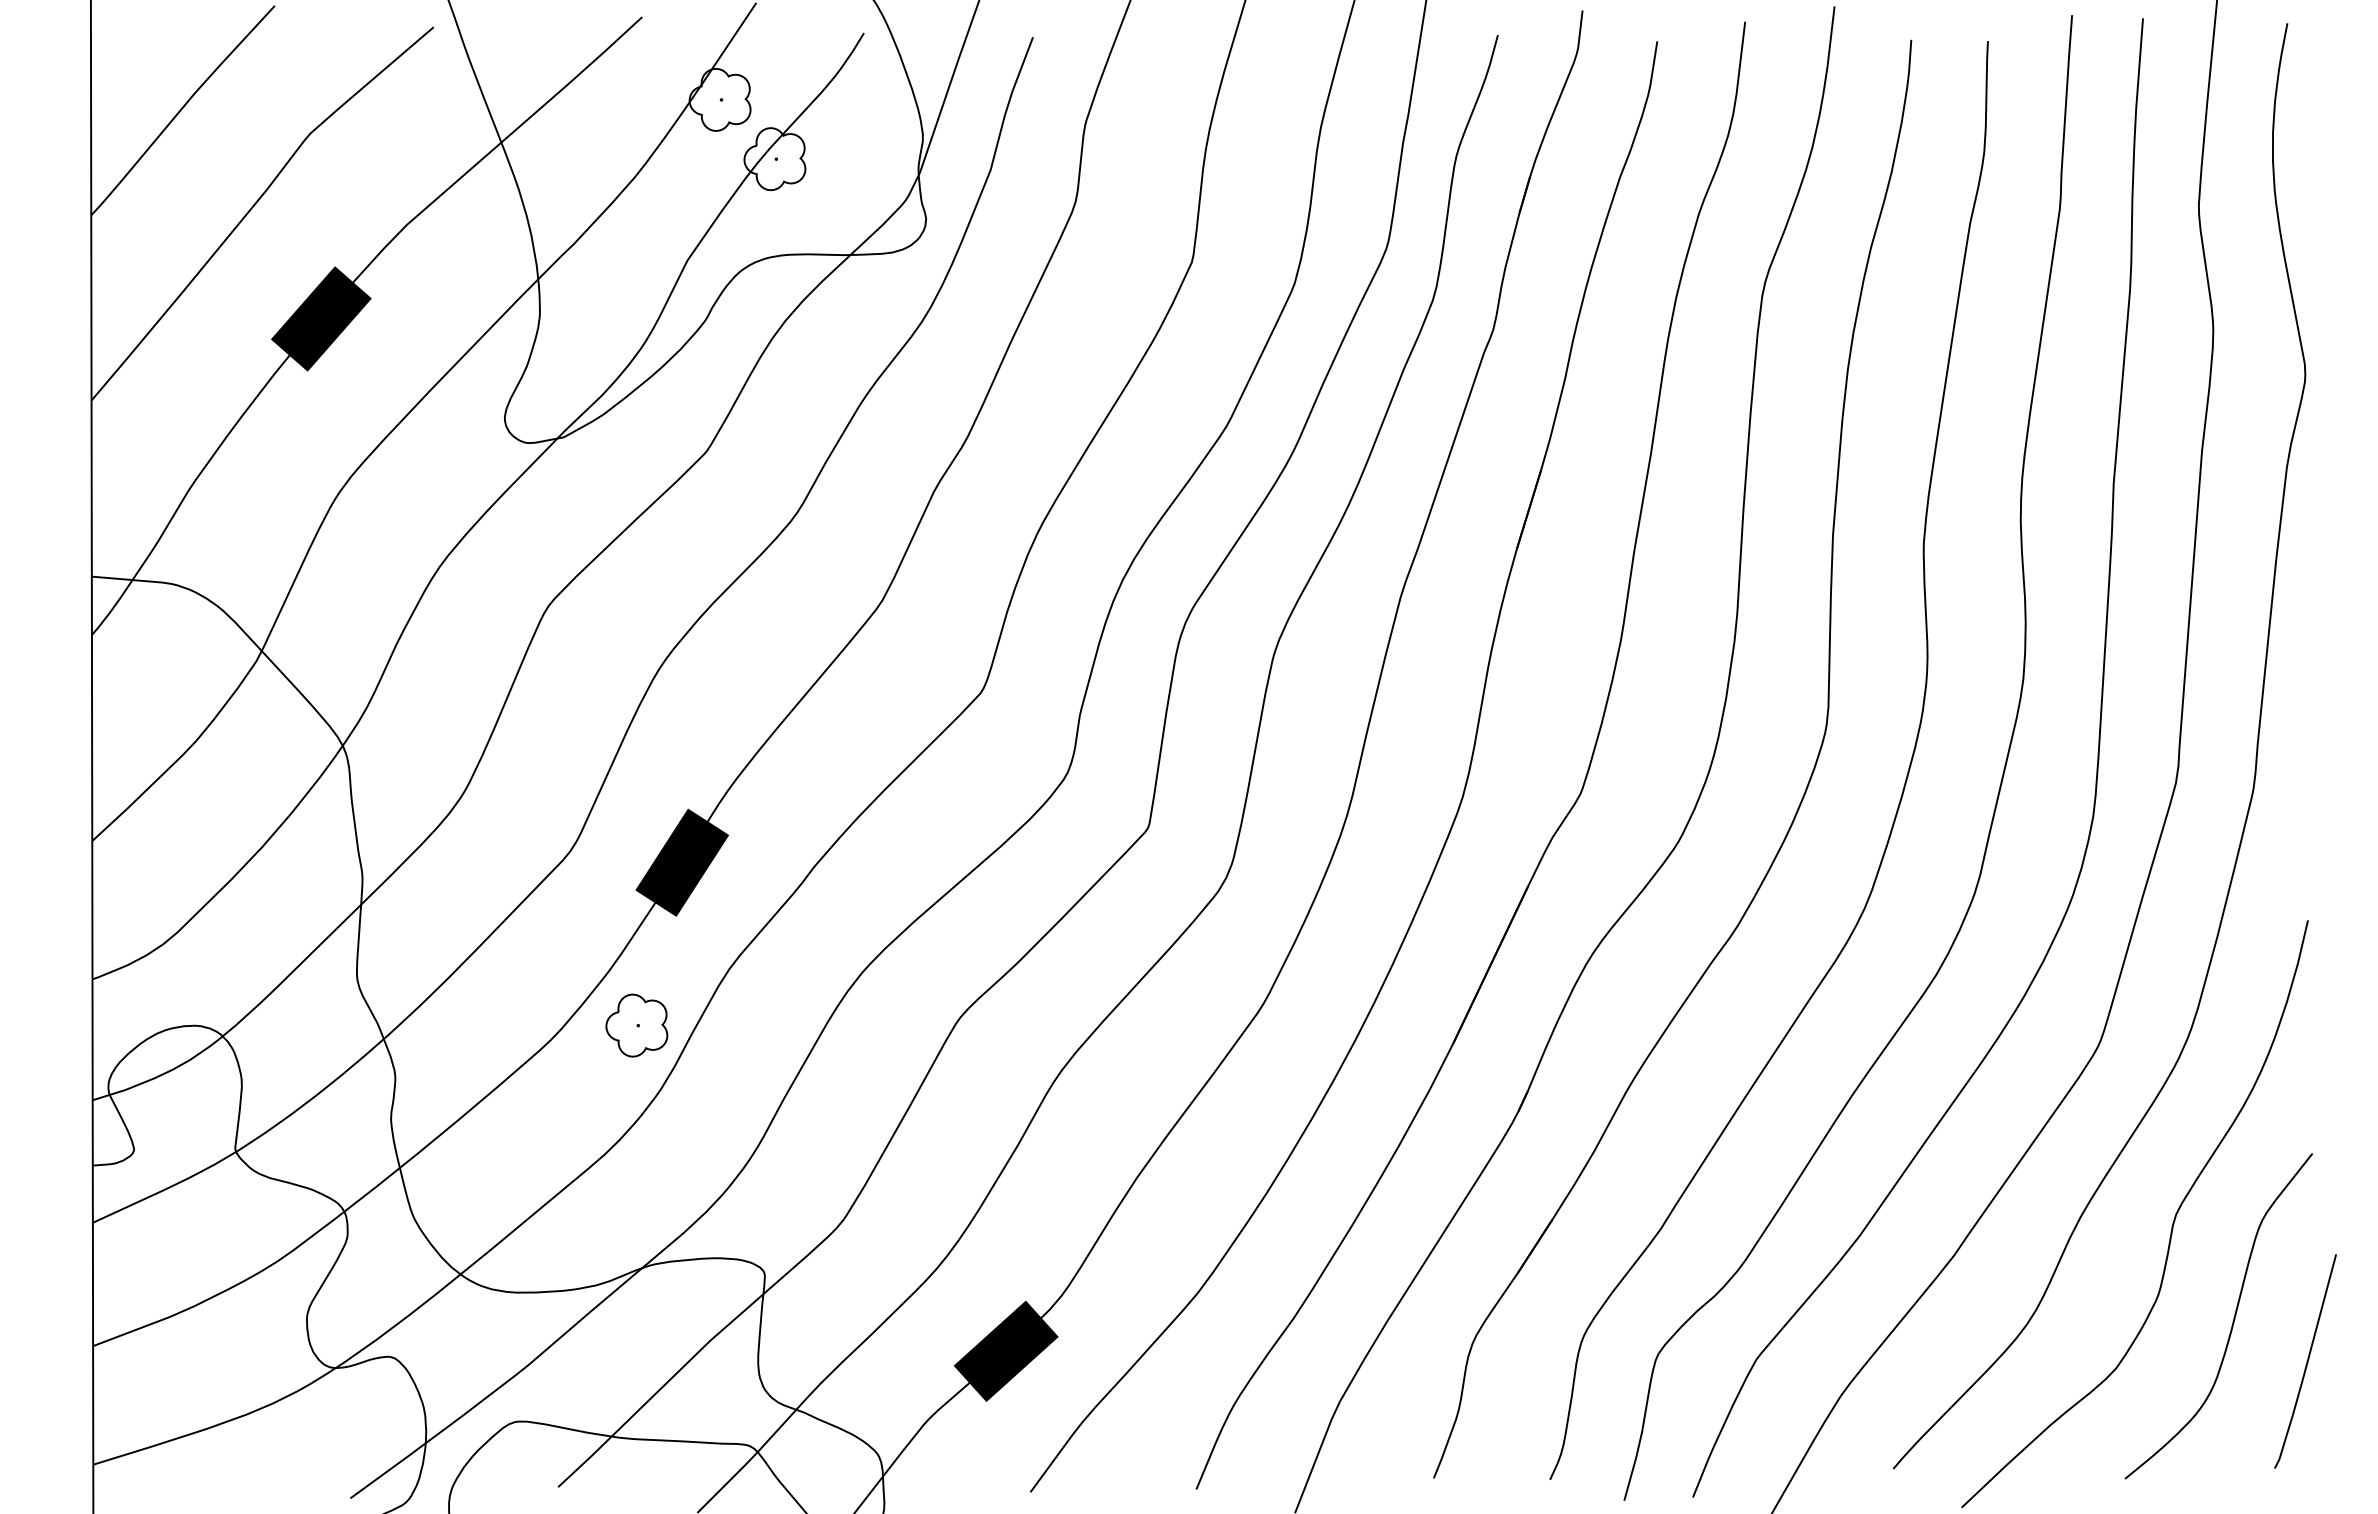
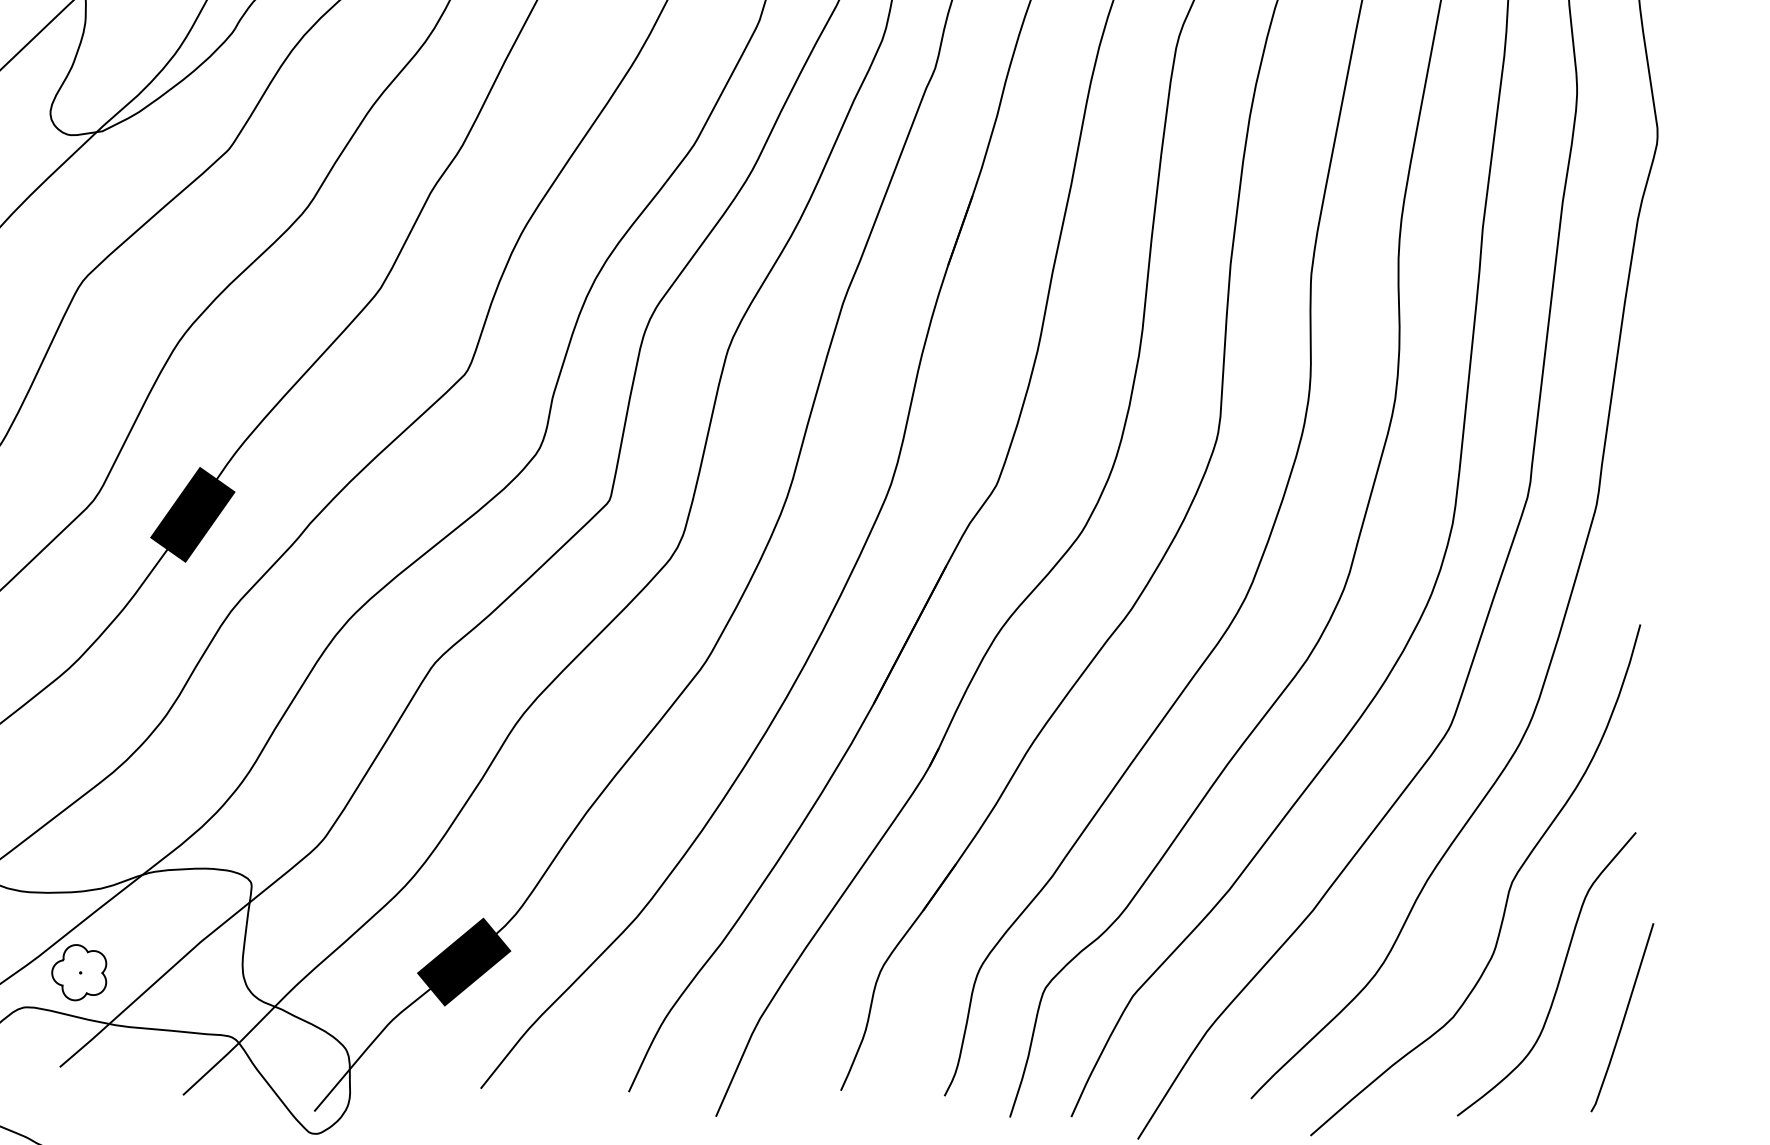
part: (636, 1025) -> (79, 972), moved

